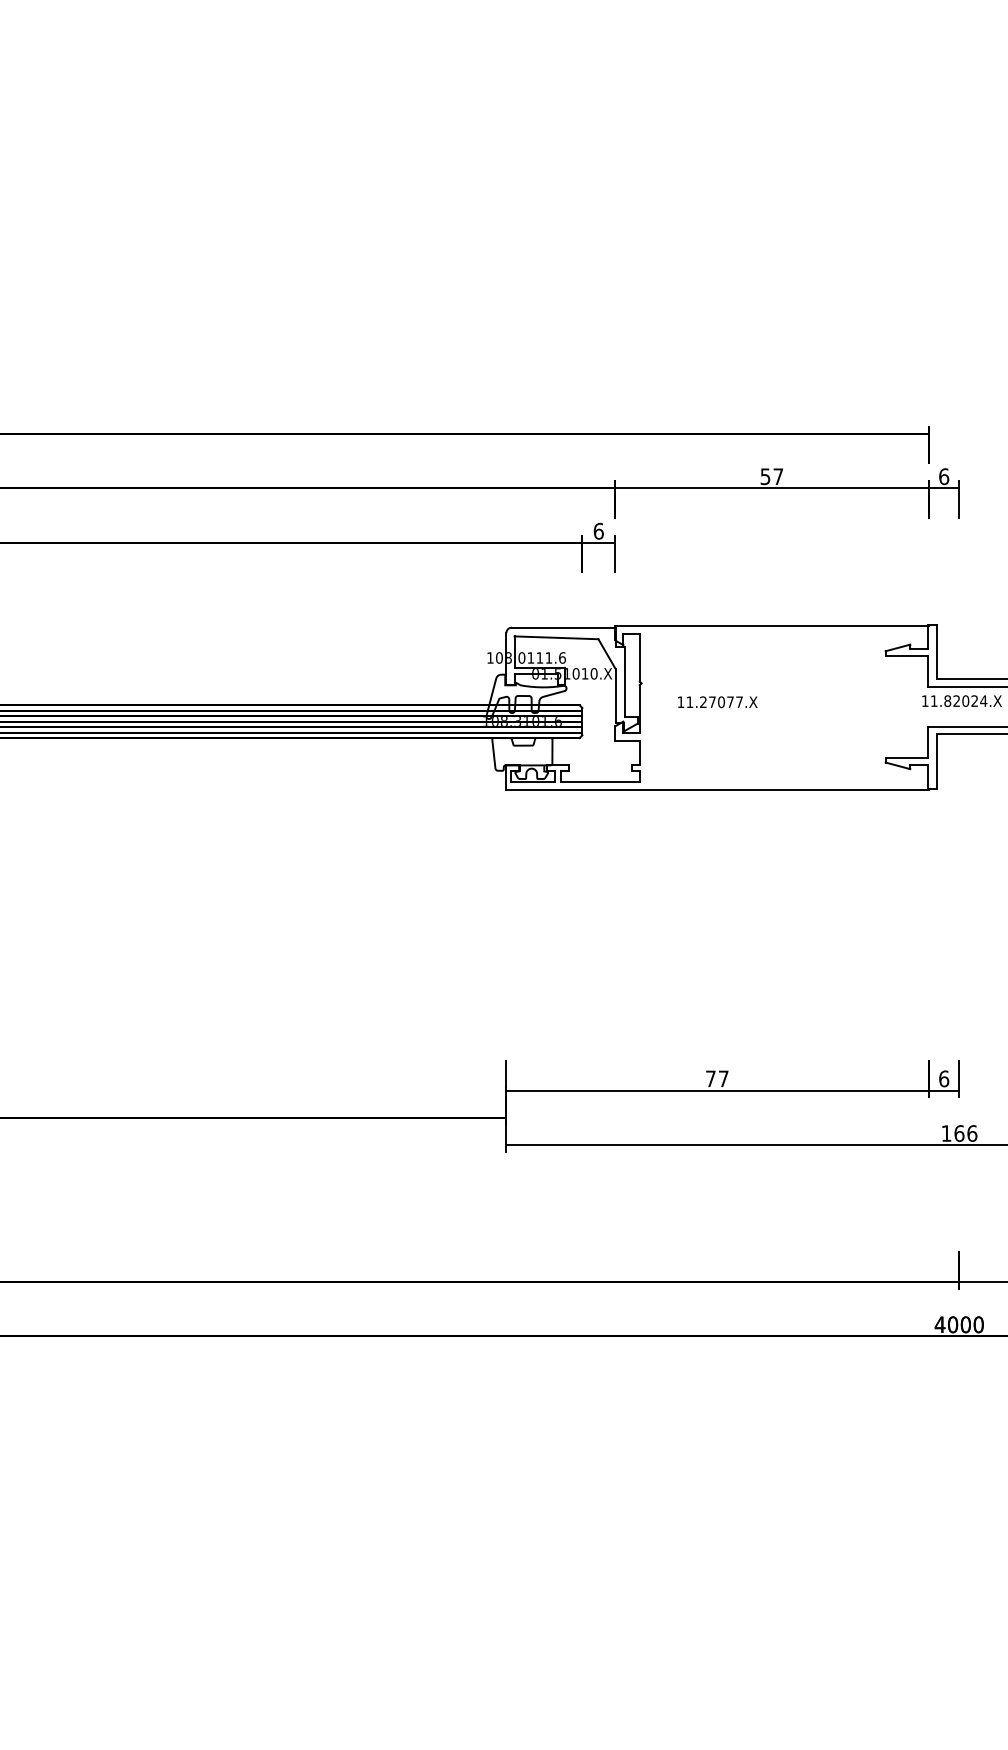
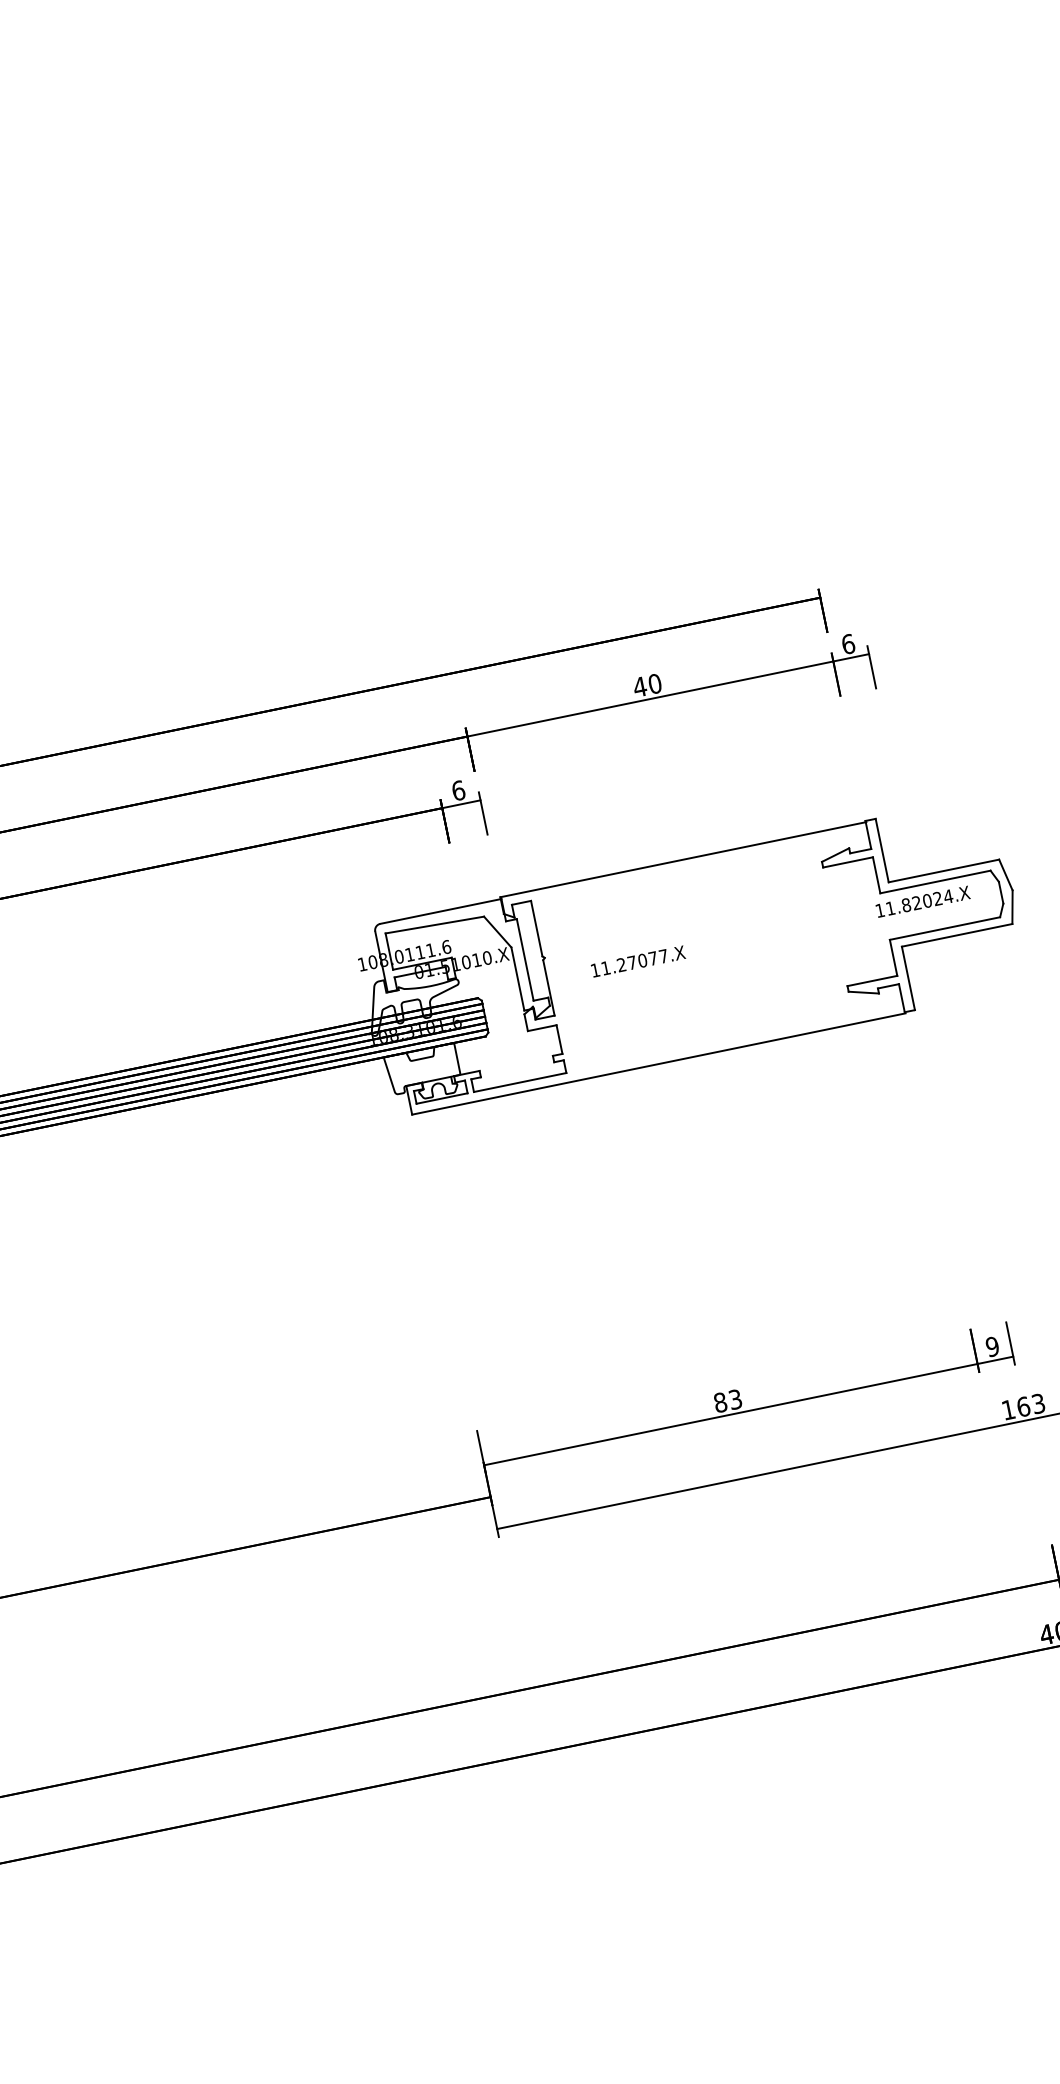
text: (771, 476) -> (646, 685), 57 -> 40
text: (717, 1078) -> (728, 1400), 77 -> 83
text: (944, 1078) -> (992, 1346), 6 -> 9
text: (972, 1133) -> (1038, 1403), 166 -> 163

